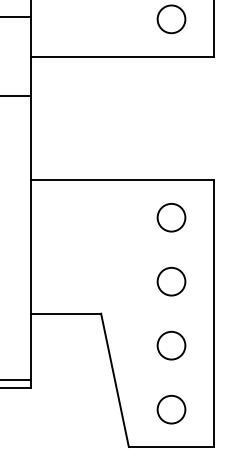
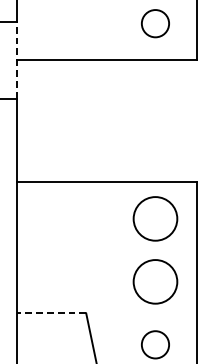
line: (30, 55) -> (16, 59), solid -> dashed
circle: (171, 217) -> (155, 218), size x1.6
circle: (171, 281) -> (155, 281), size x1.6
line: (65, 313) -> (51, 313), solid -> dashed

